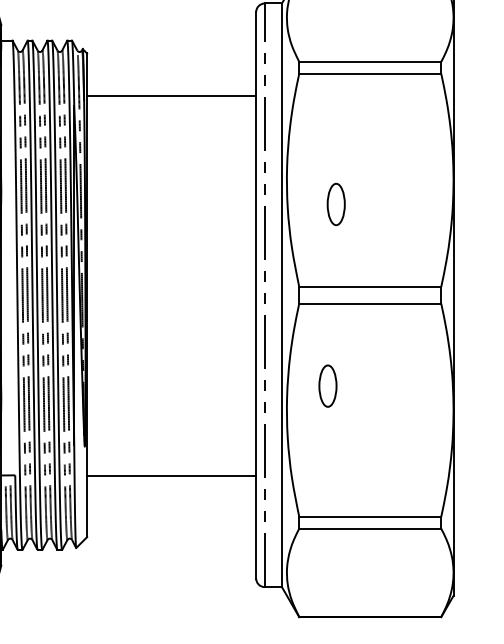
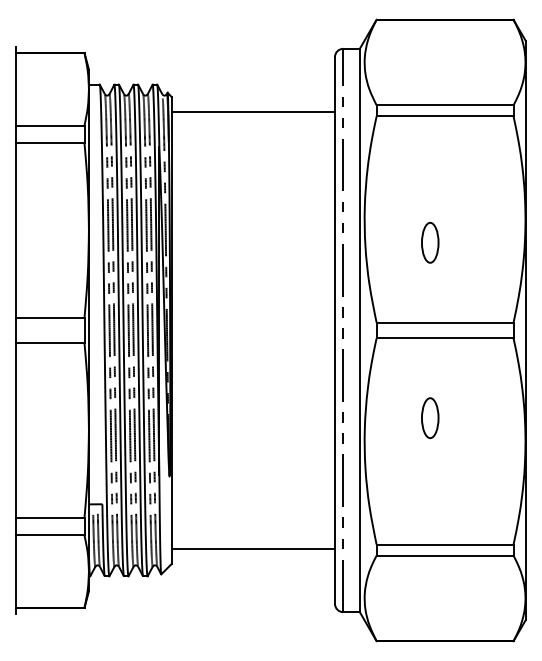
line: (170, 96) -> (252, 112), moved
part: (336, 204) -> (430, 242), moved
part: (328, 385) -> (430, 417), moved
line: (170, 475) -> (252, 548), moved

